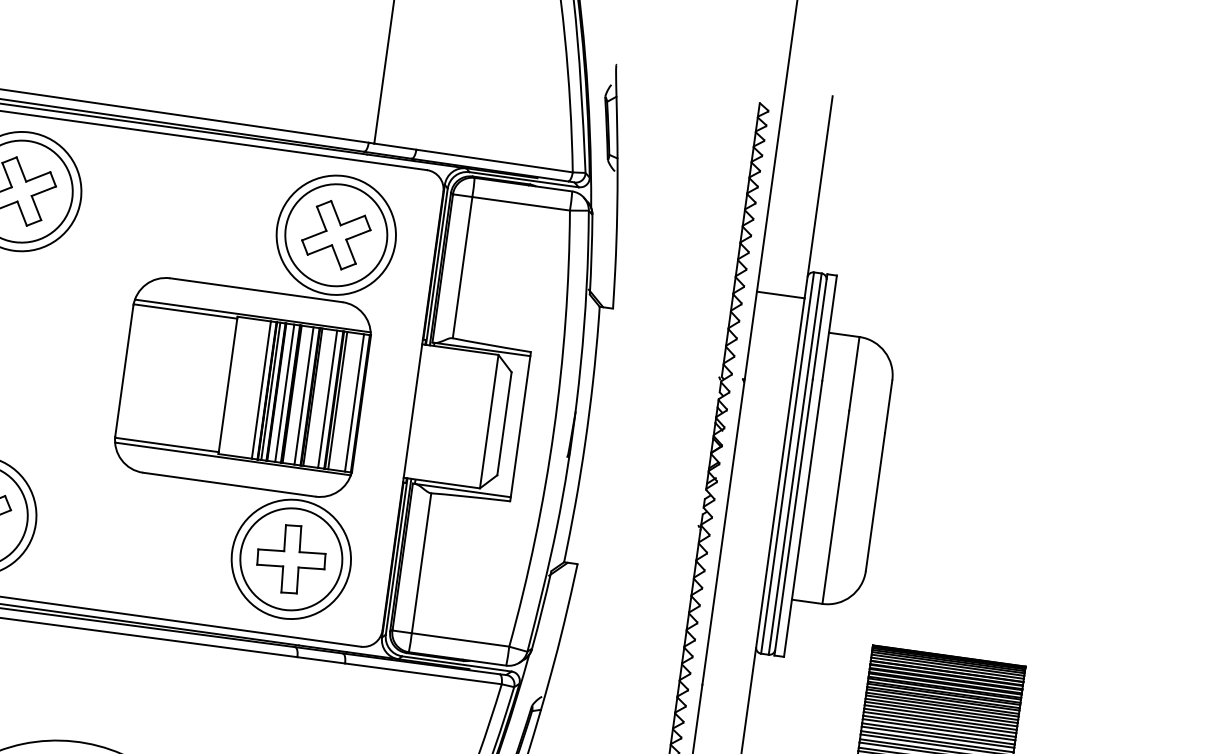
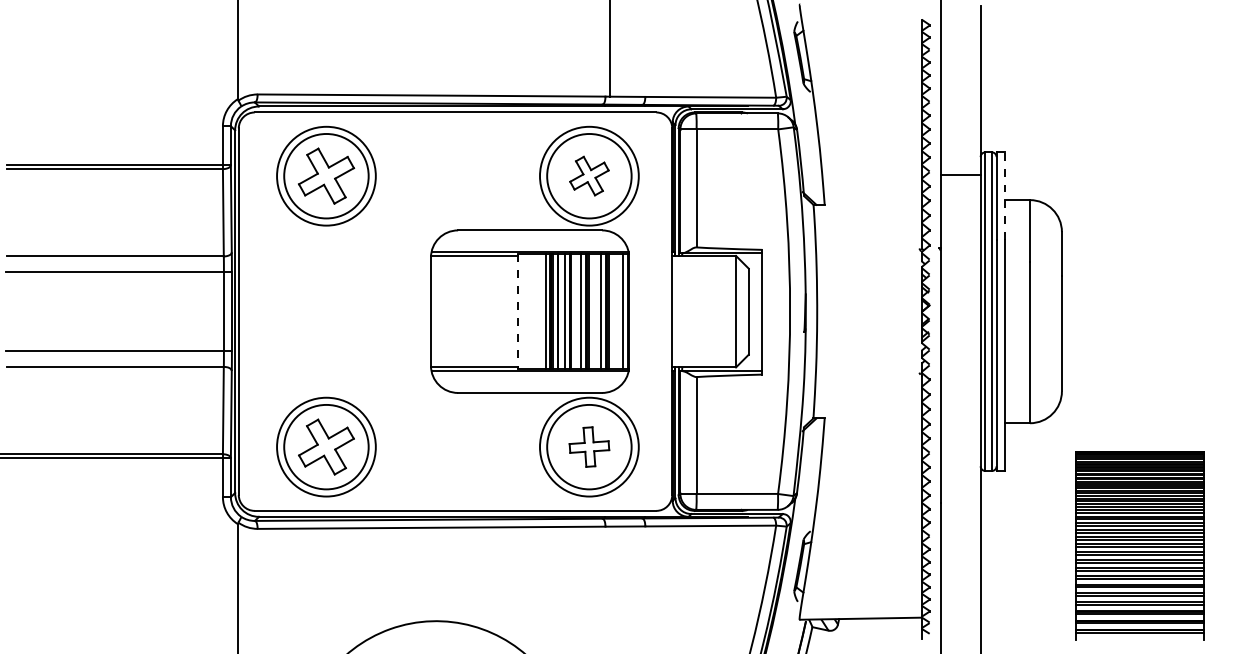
part: (336, 234) -> (589, 175), size x0.7
line: (829, 328) -> (1004, 196), solid -> dashed
line: (227, 386) -> (517, 312), solid -> dashed
part: (291, 558) -> (589, 446), size x0.7

